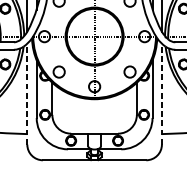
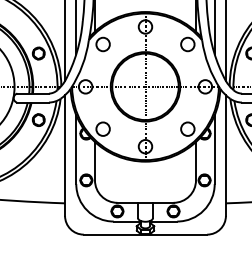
line: (27, 94) -> (65, 155), dashed -> solid
line: (161, 94) -> (225, 155), dashed -> solid

